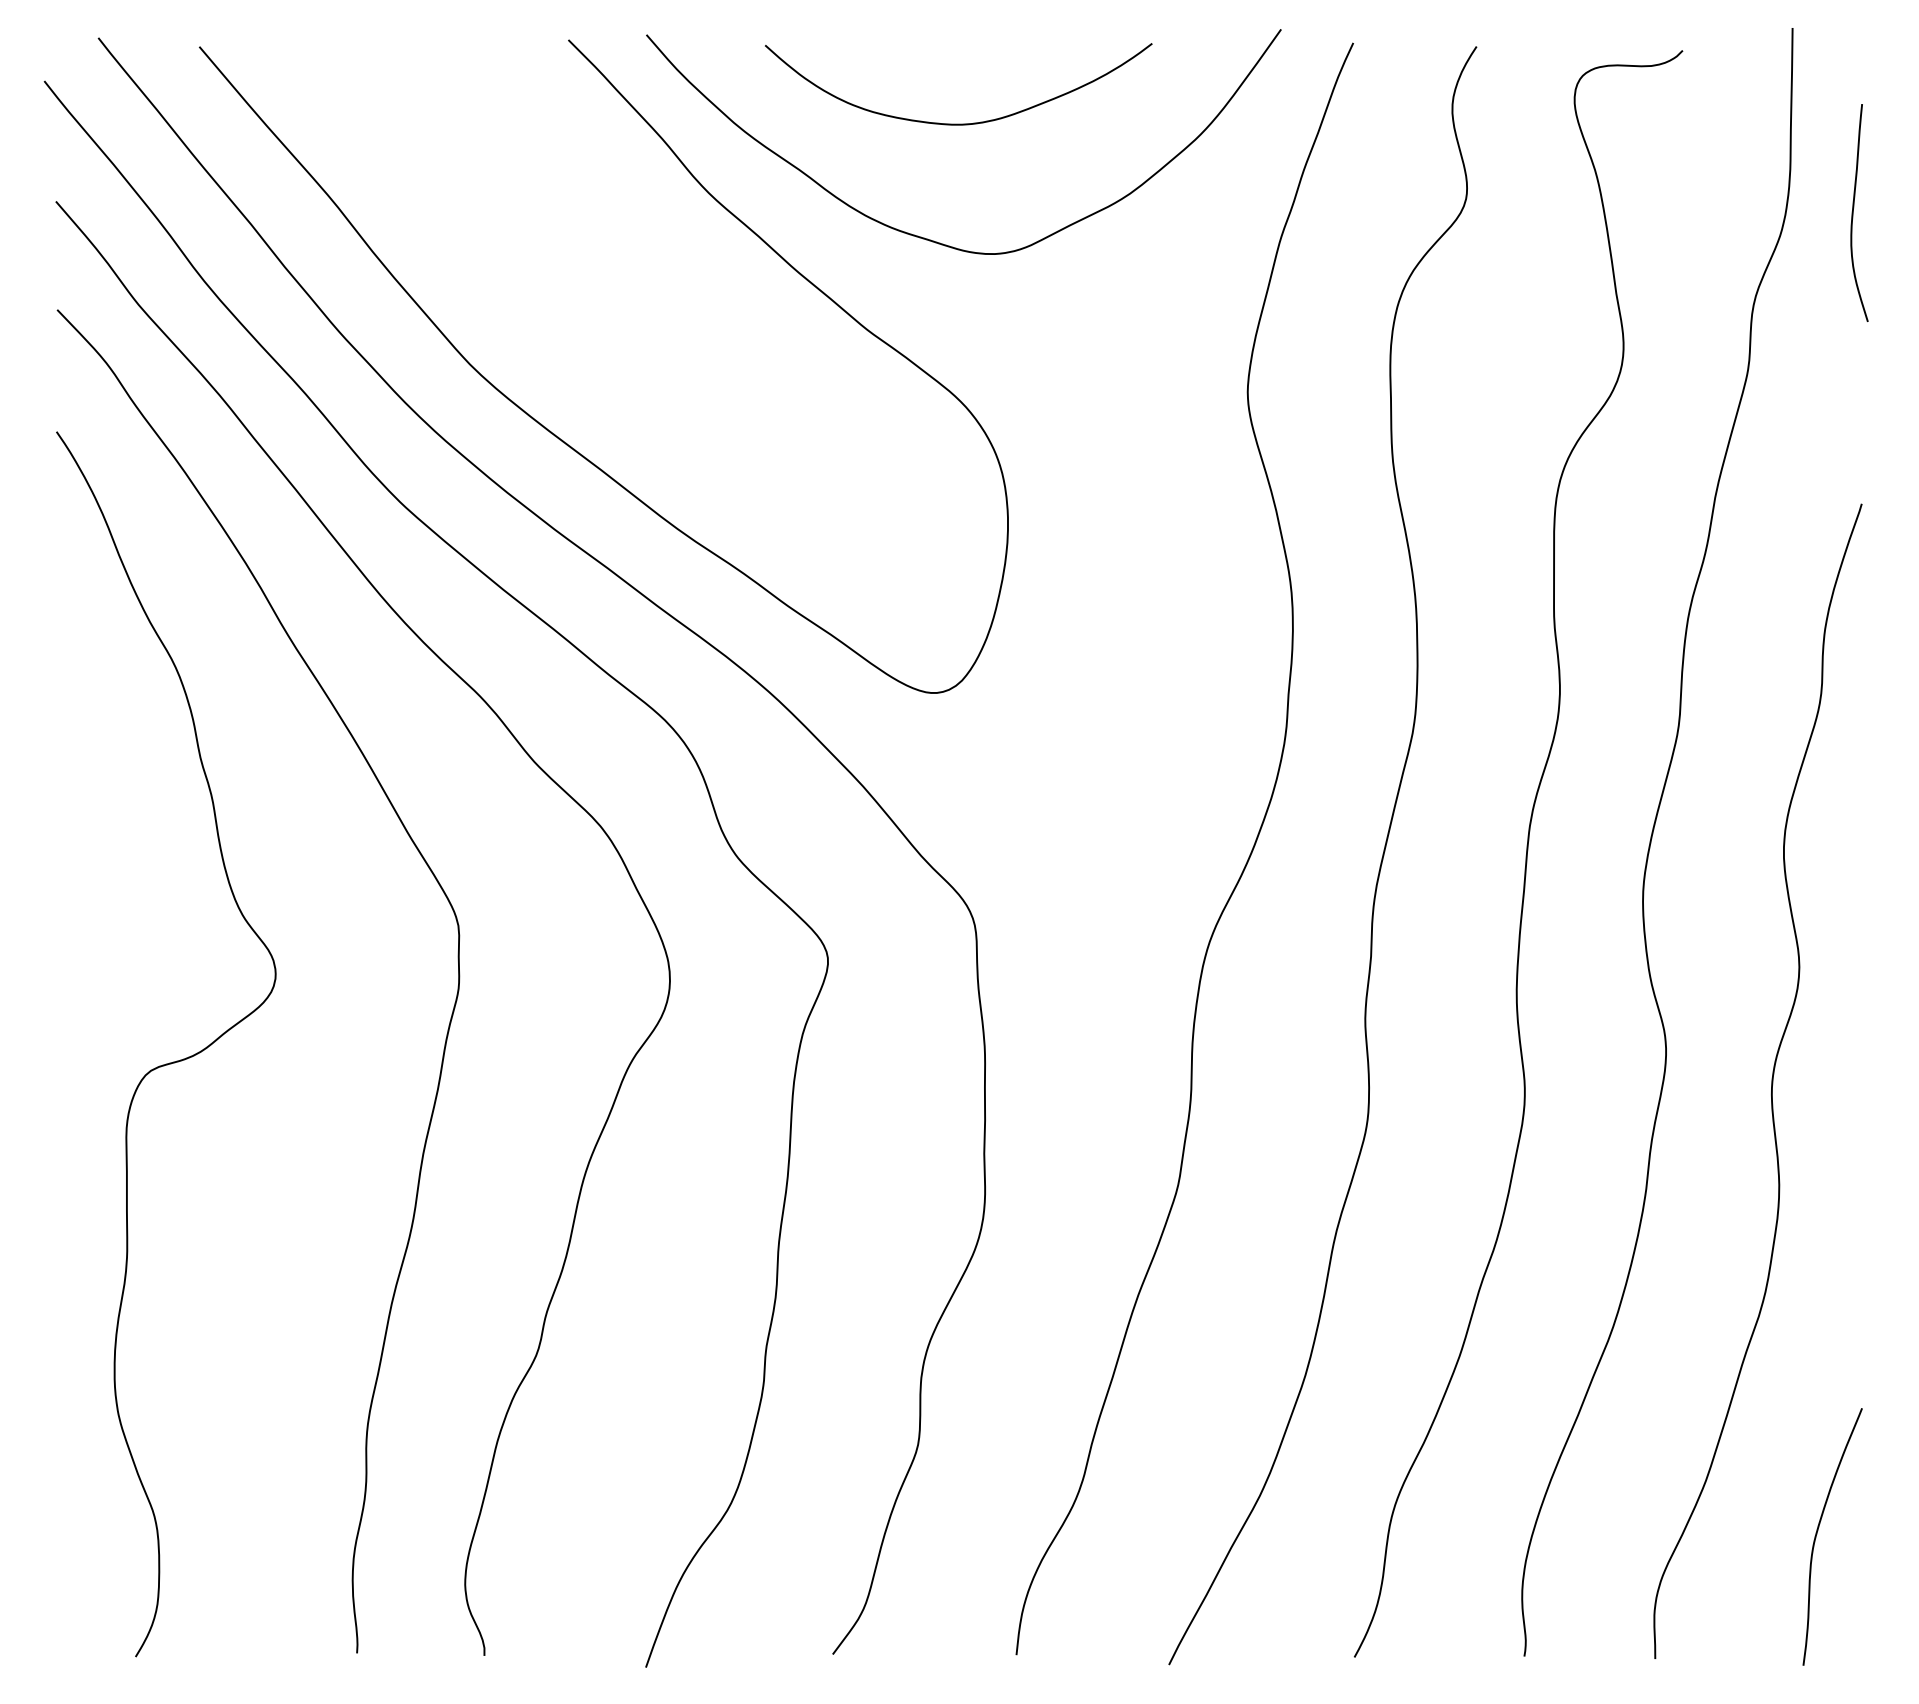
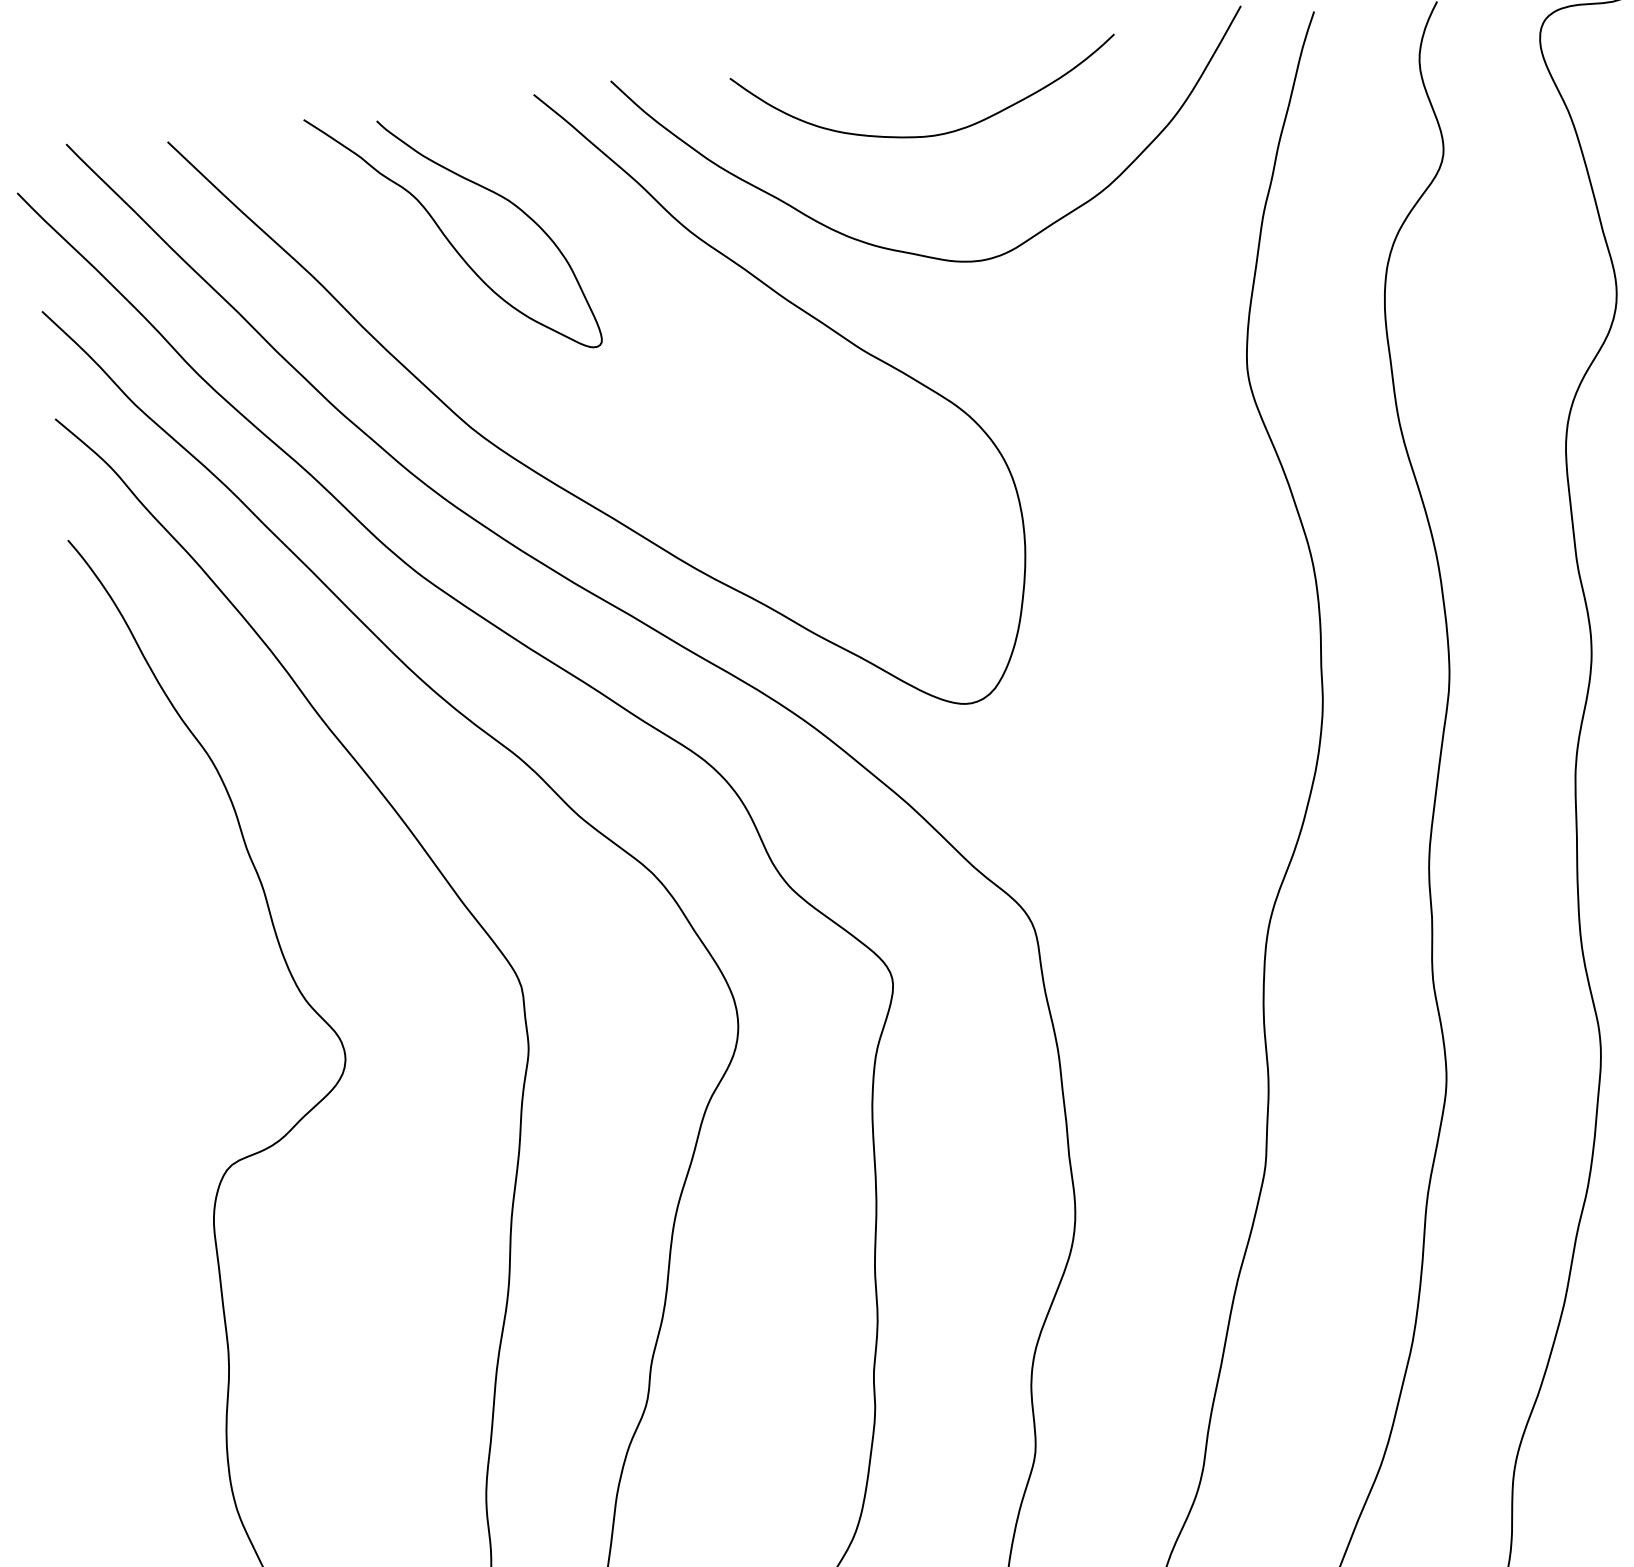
curve: (466, 171) -> (446, 236), added

